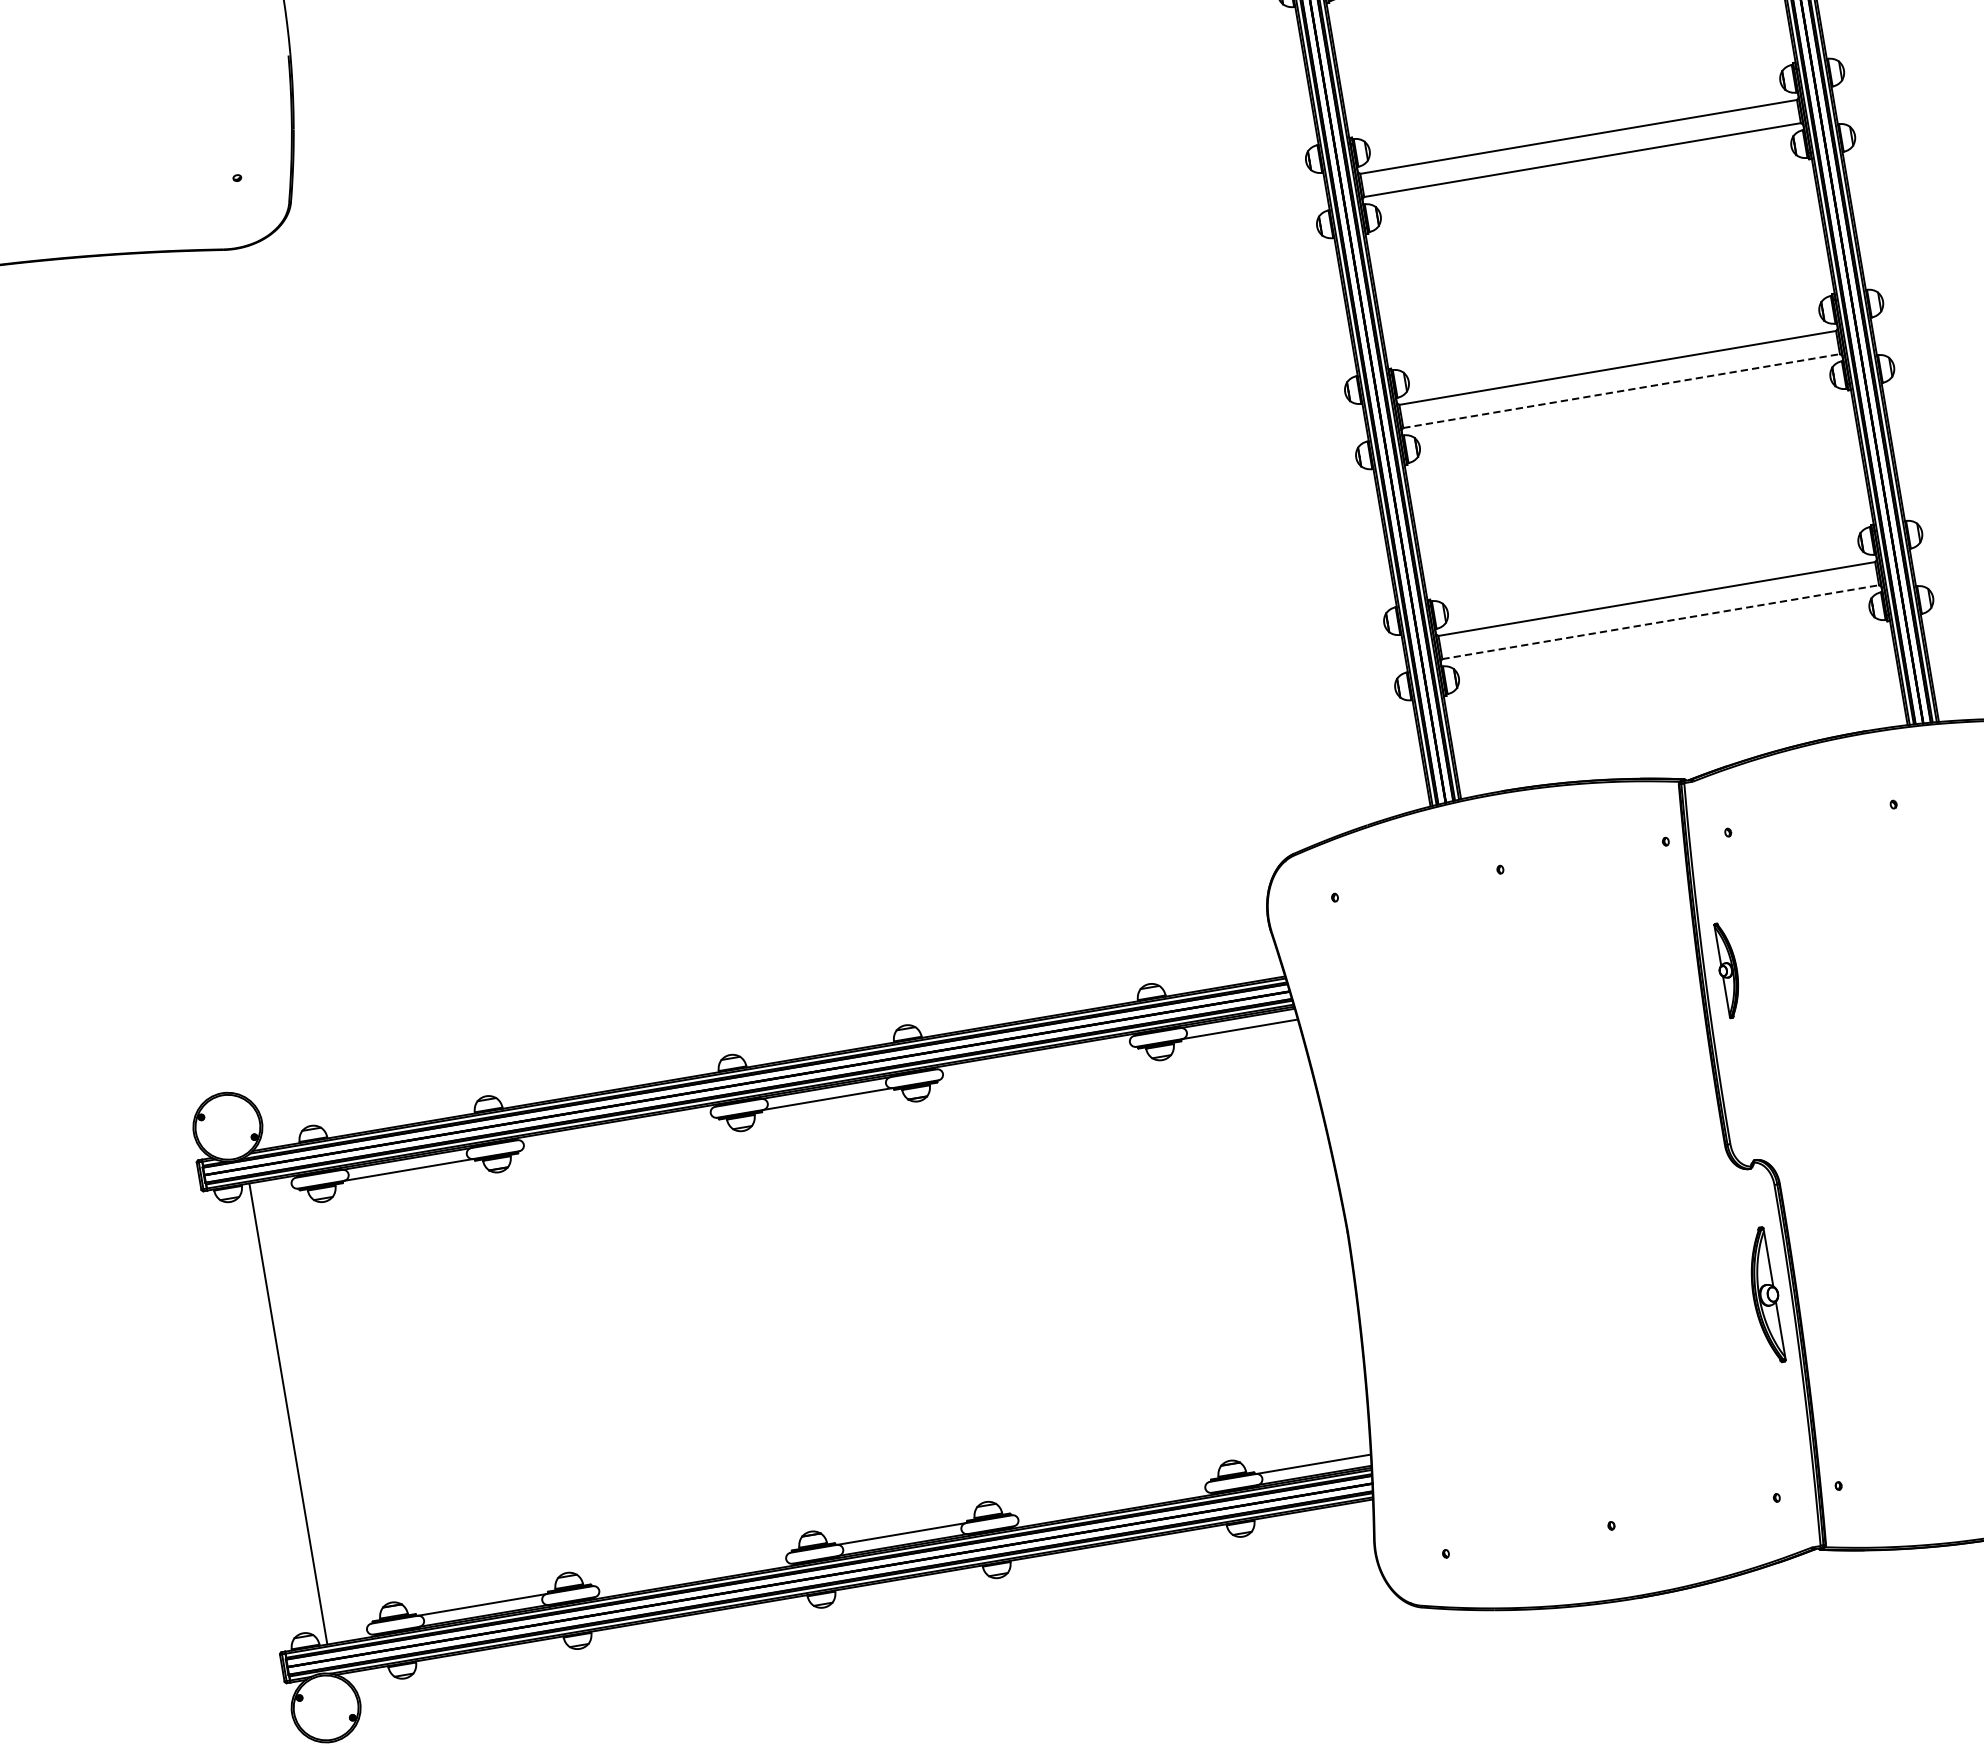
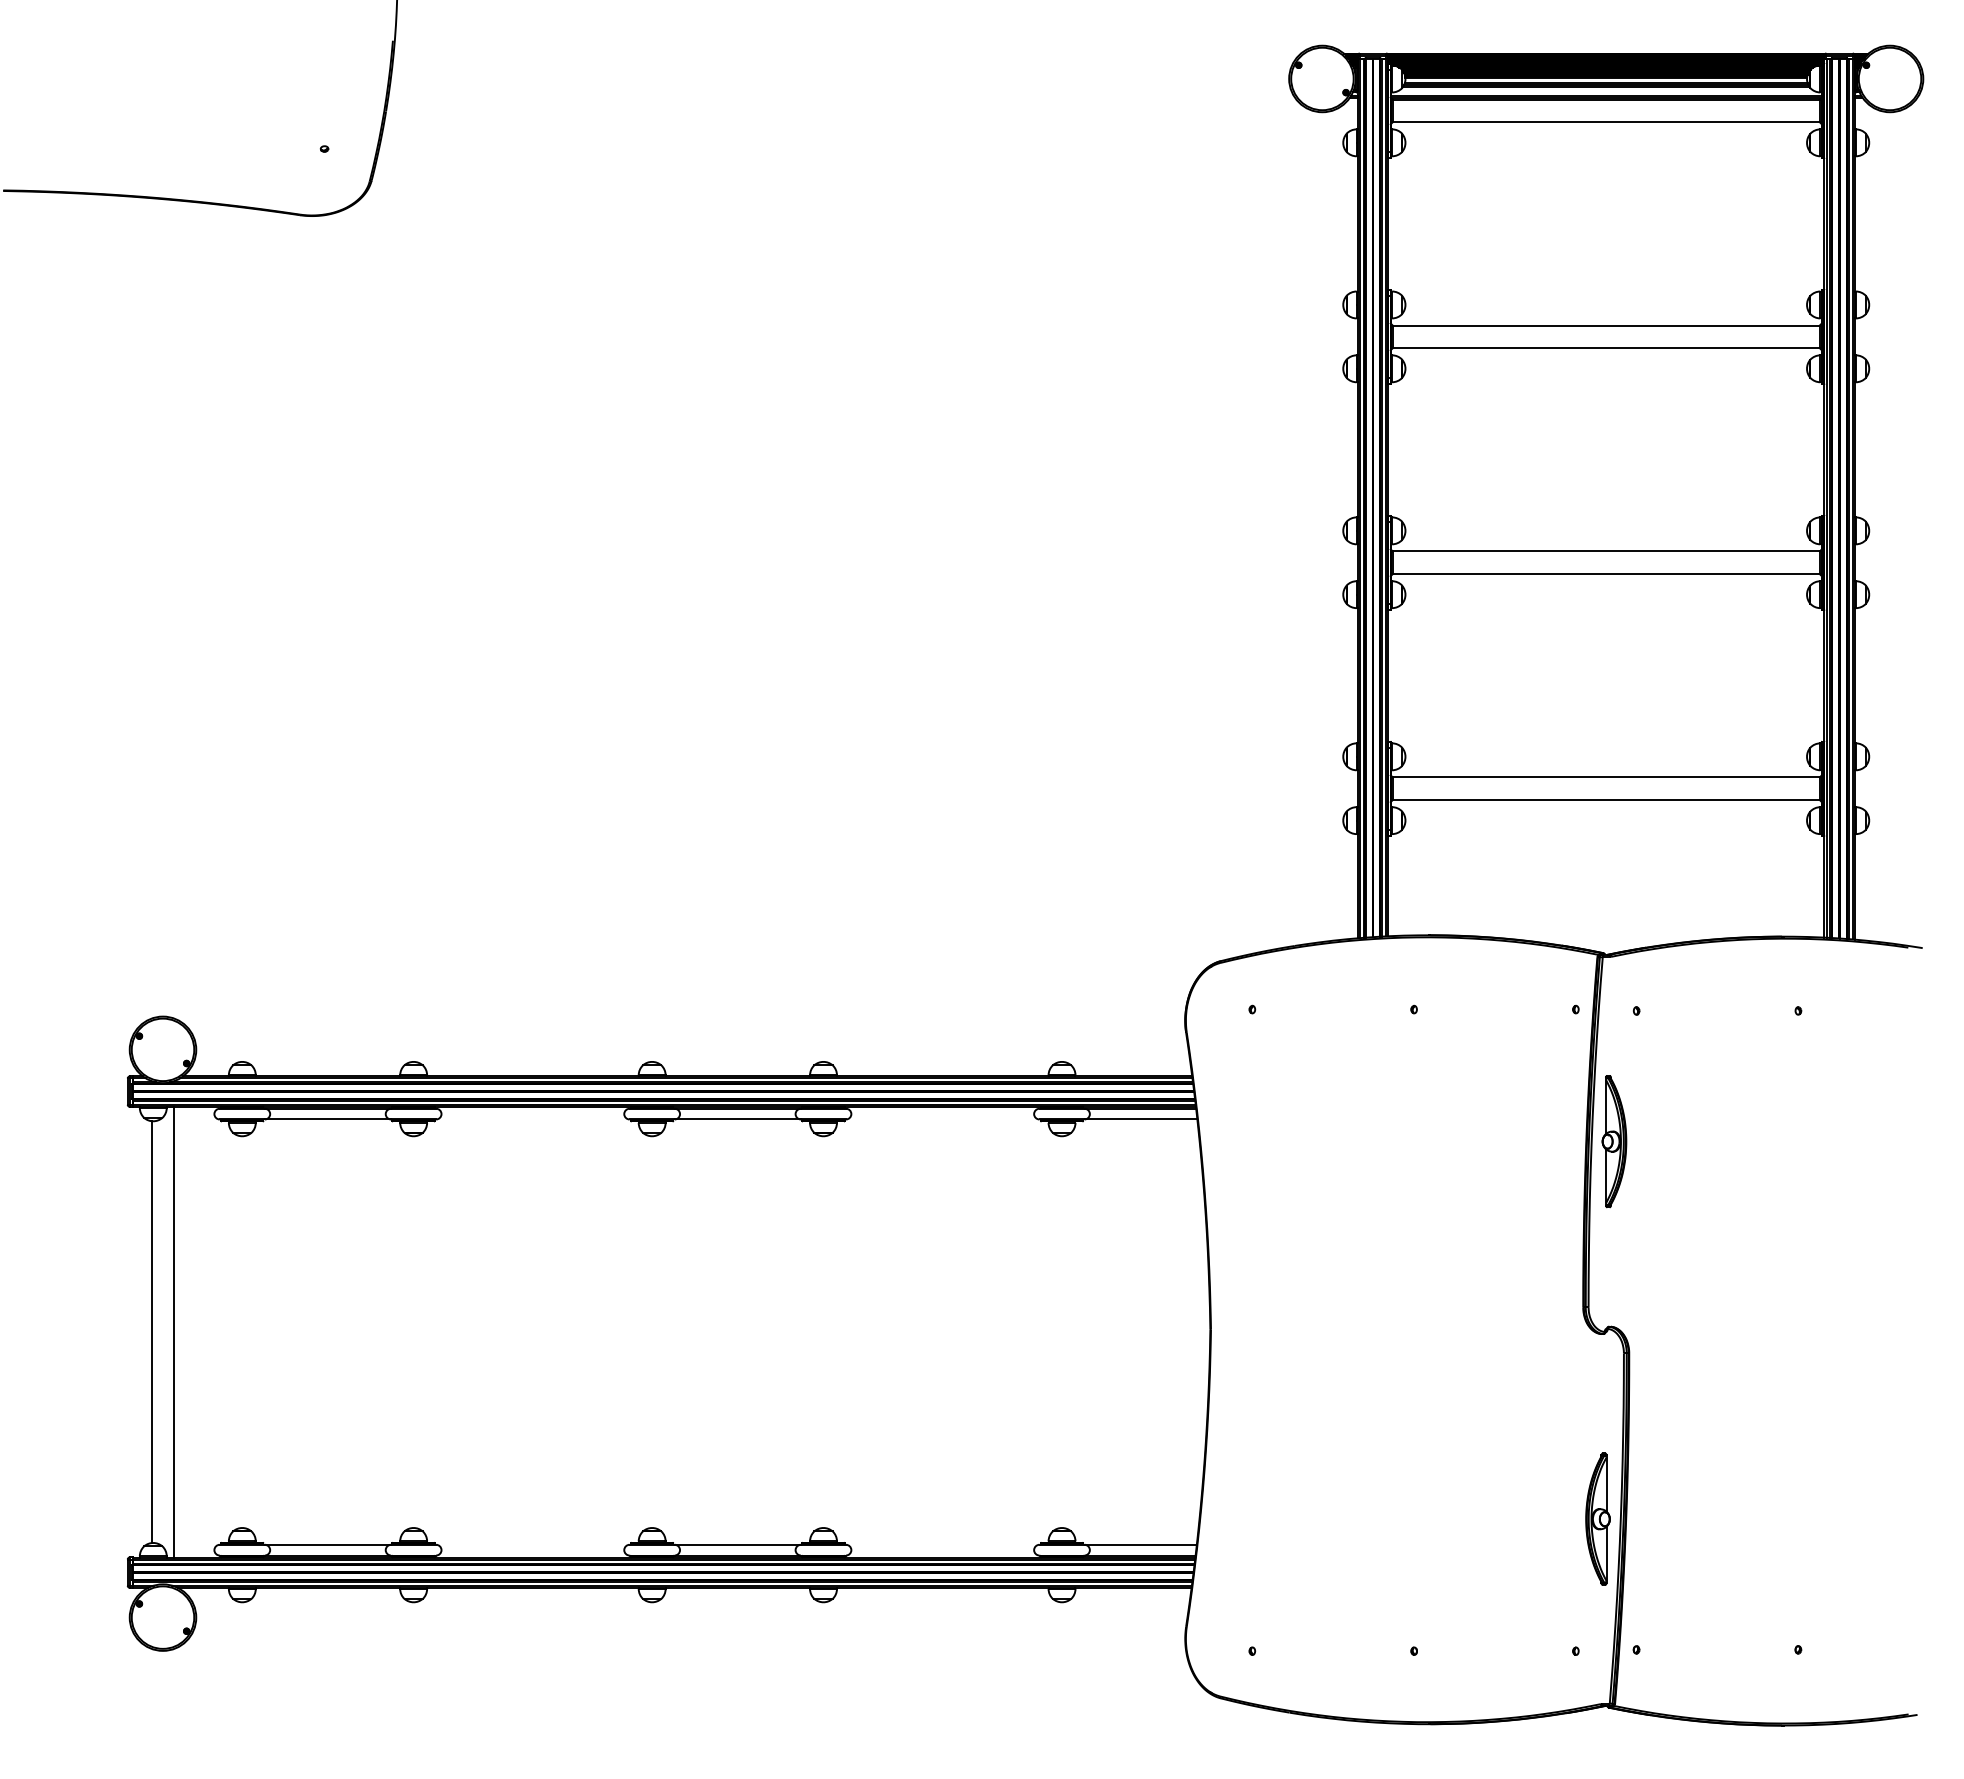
line: (1621, 391) -> (1606, 574), dashed -> solid
line: (1661, 622) -> (1606, 800), dashed -> solid
part: (1728, 969) -> (1614, 1141), size x1.43
part: (1765, 1295) -> (1597, 1518), moved
line: (265, 1418) -> (151, 1332), added

